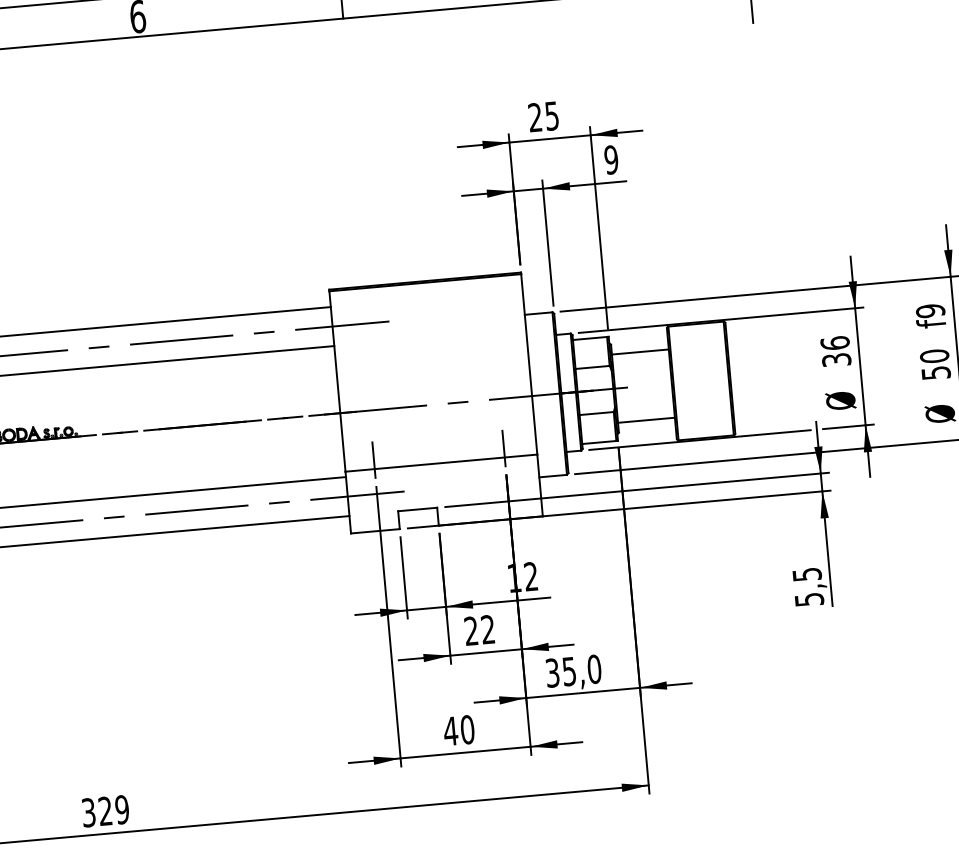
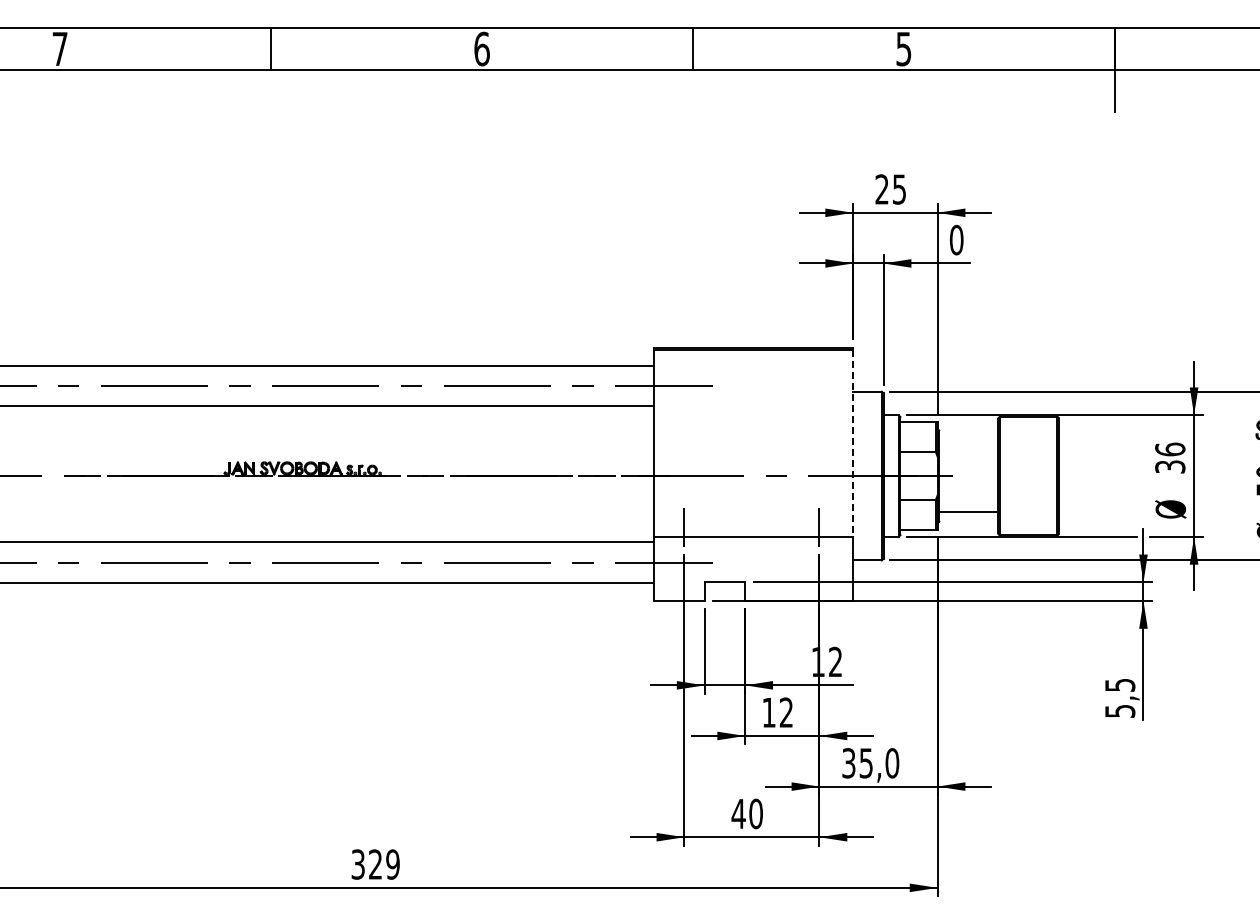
text: (611, 160) -> (956, 240), 9 -> 0
line: (640, 351) -> (968, 440), removed
line: (529, 364) -> (853, 443), solid -> dashed
text: (470, 631) -> (768, 712), 22 -> 12

